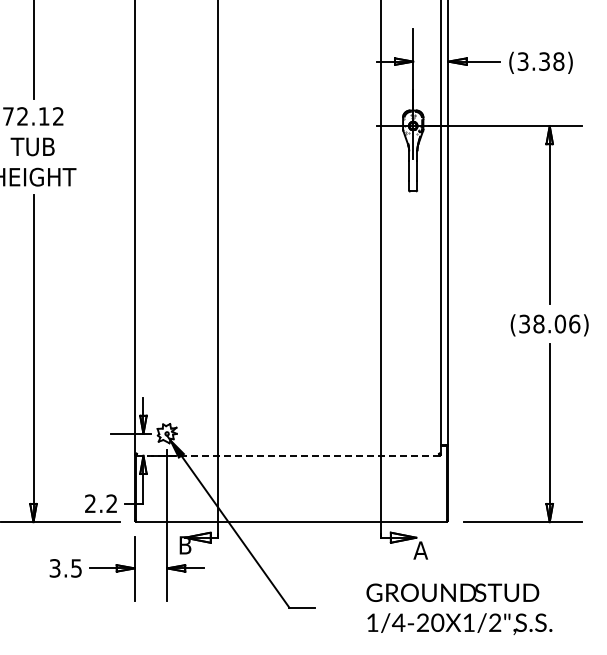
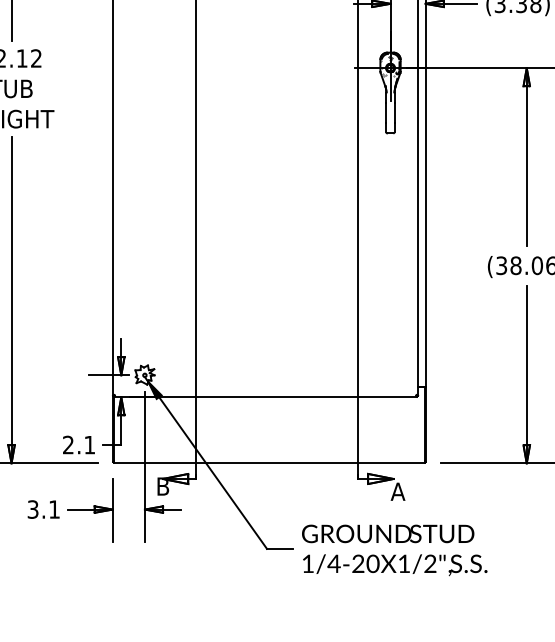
line: (287, 455) -> (265, 396), dashed -> solid
text: (111, 503) -> (89, 444), 2.2 -> 2.1
text: (76, 568) -> (54, 509), 3.5 -> 3.1
text: (459, 608) -> (394, 549), moved

